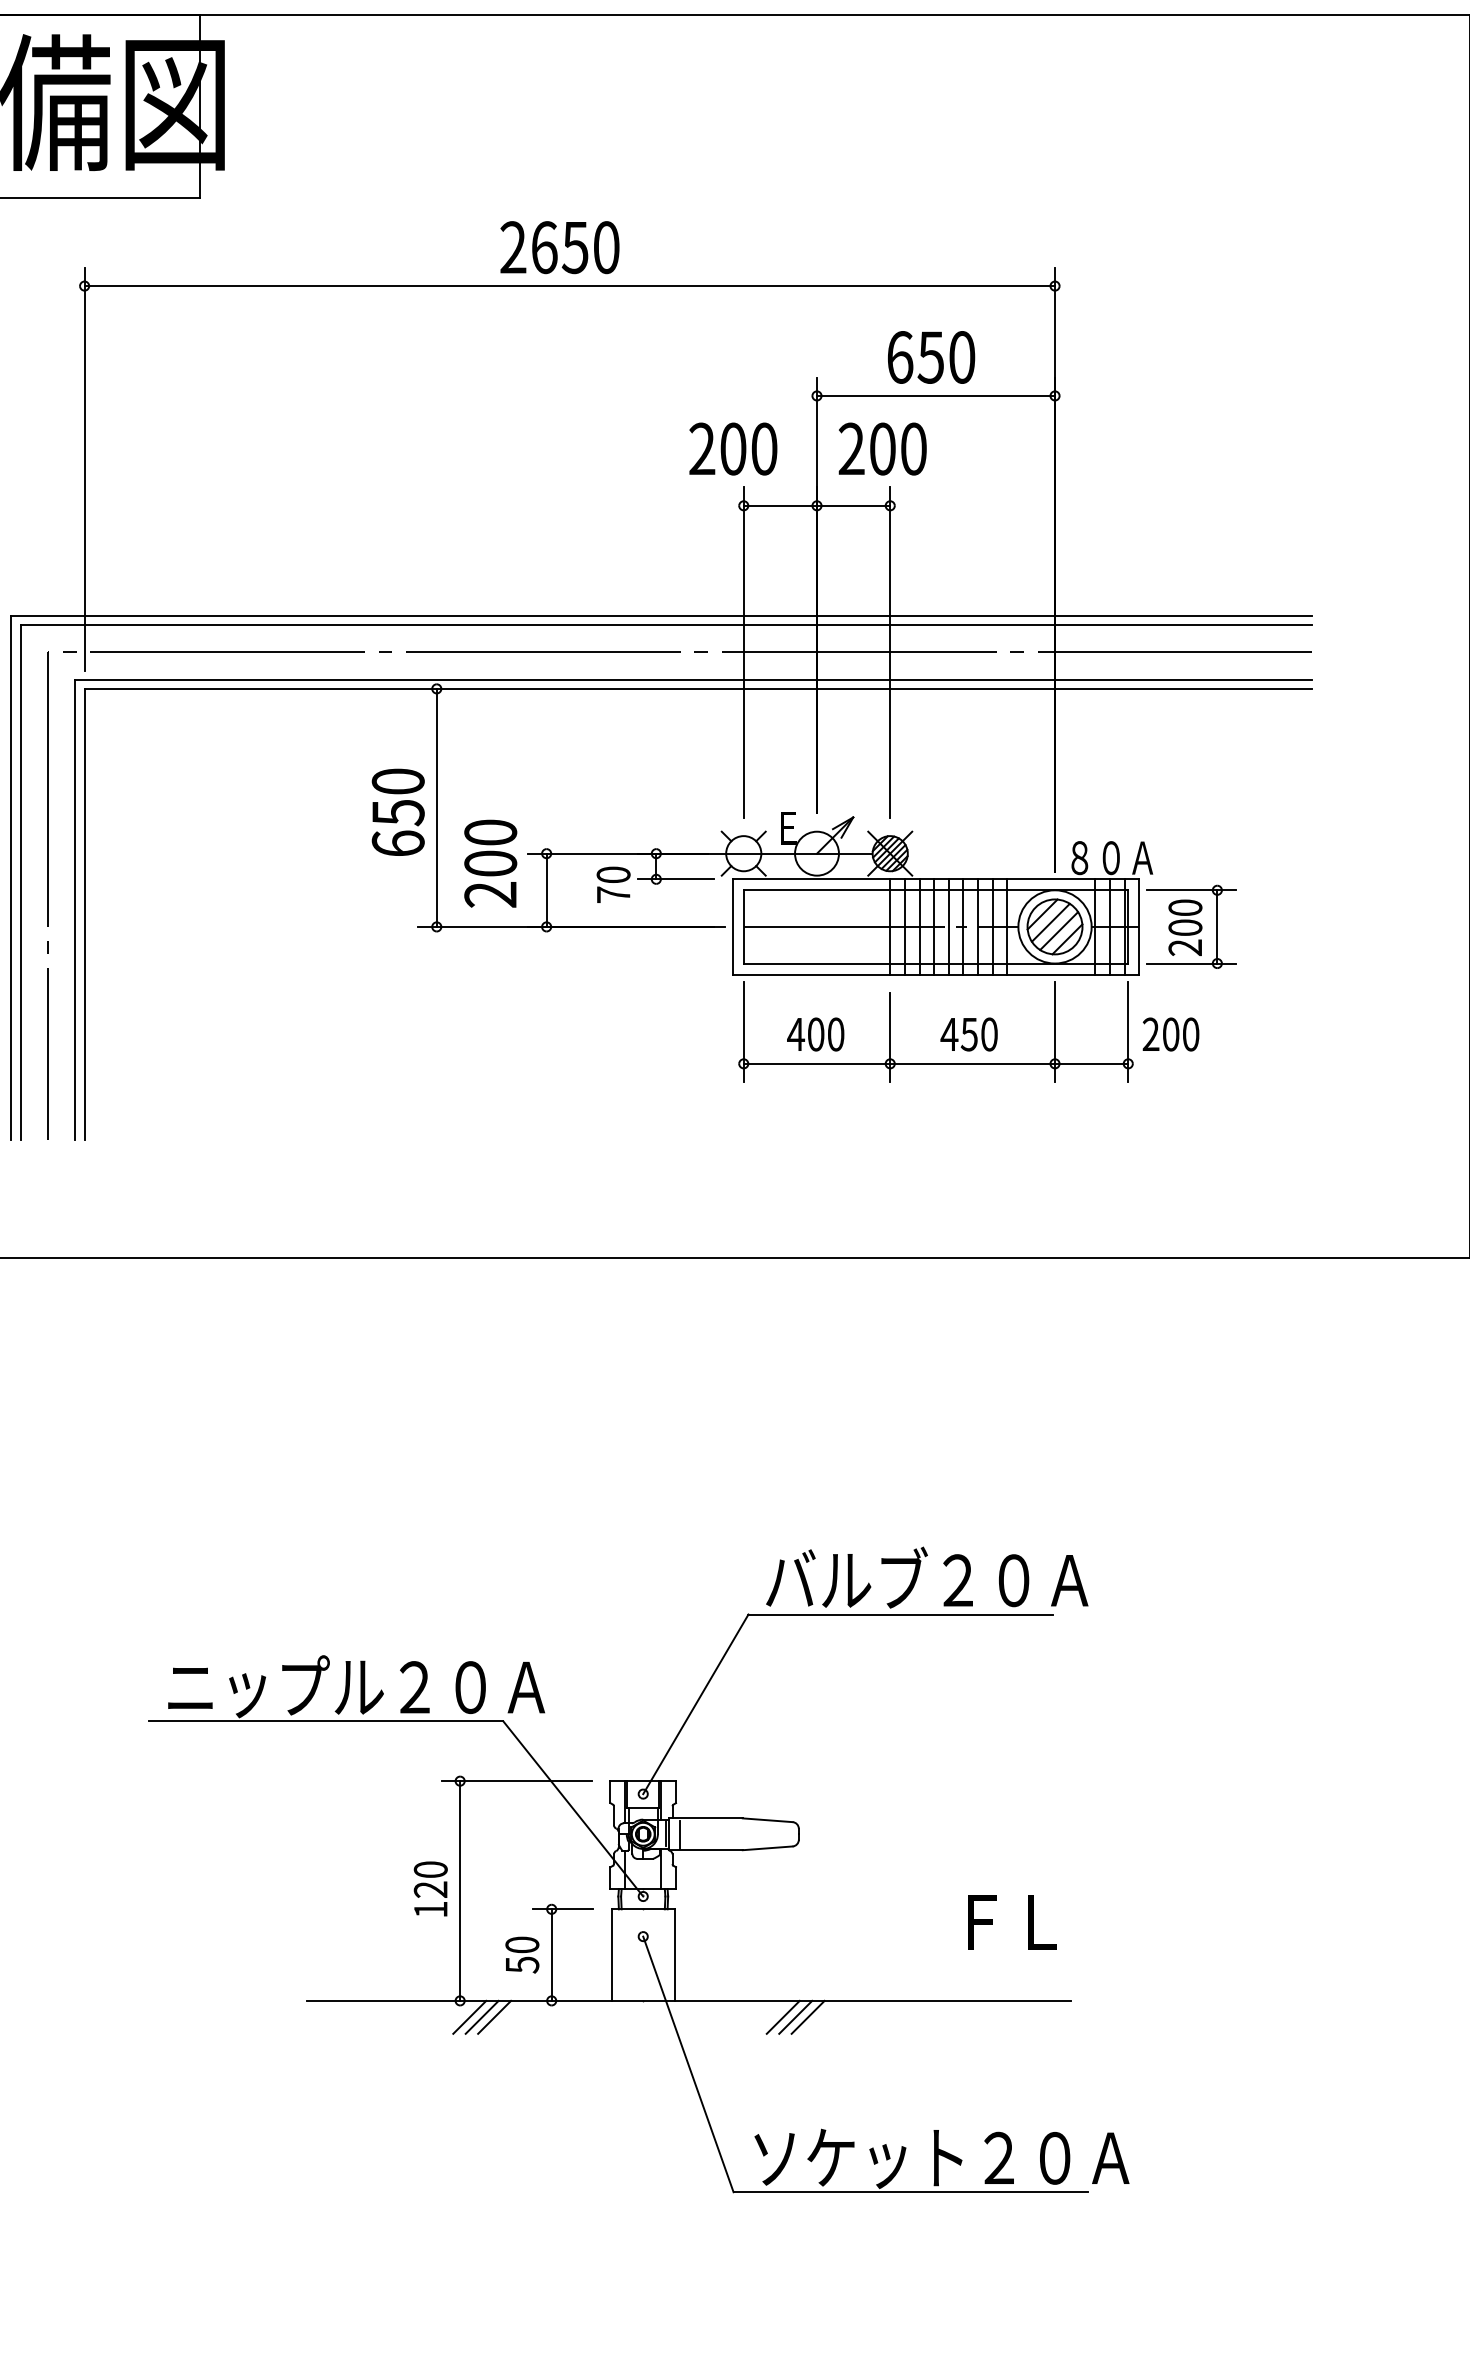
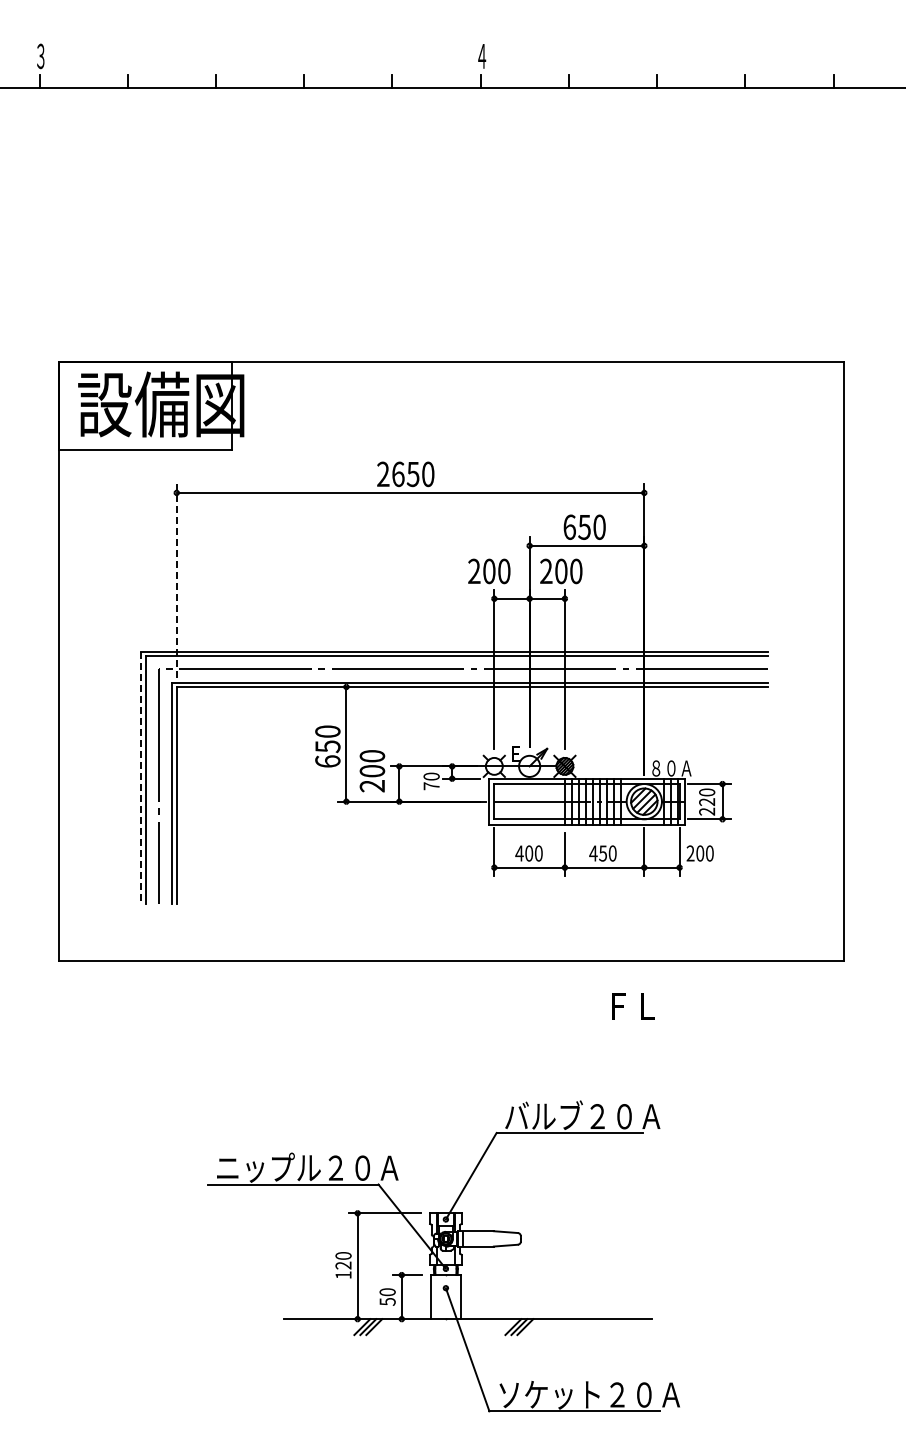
line: (84, 467) -> (176, 580), solid -> dashed
line: (11, 878) -> (141, 778), solid -> dashed
text: (1186, 928) -> (707, 802), 200 -> 220
text: (1011, 1922) -> (633, 1006), moved

